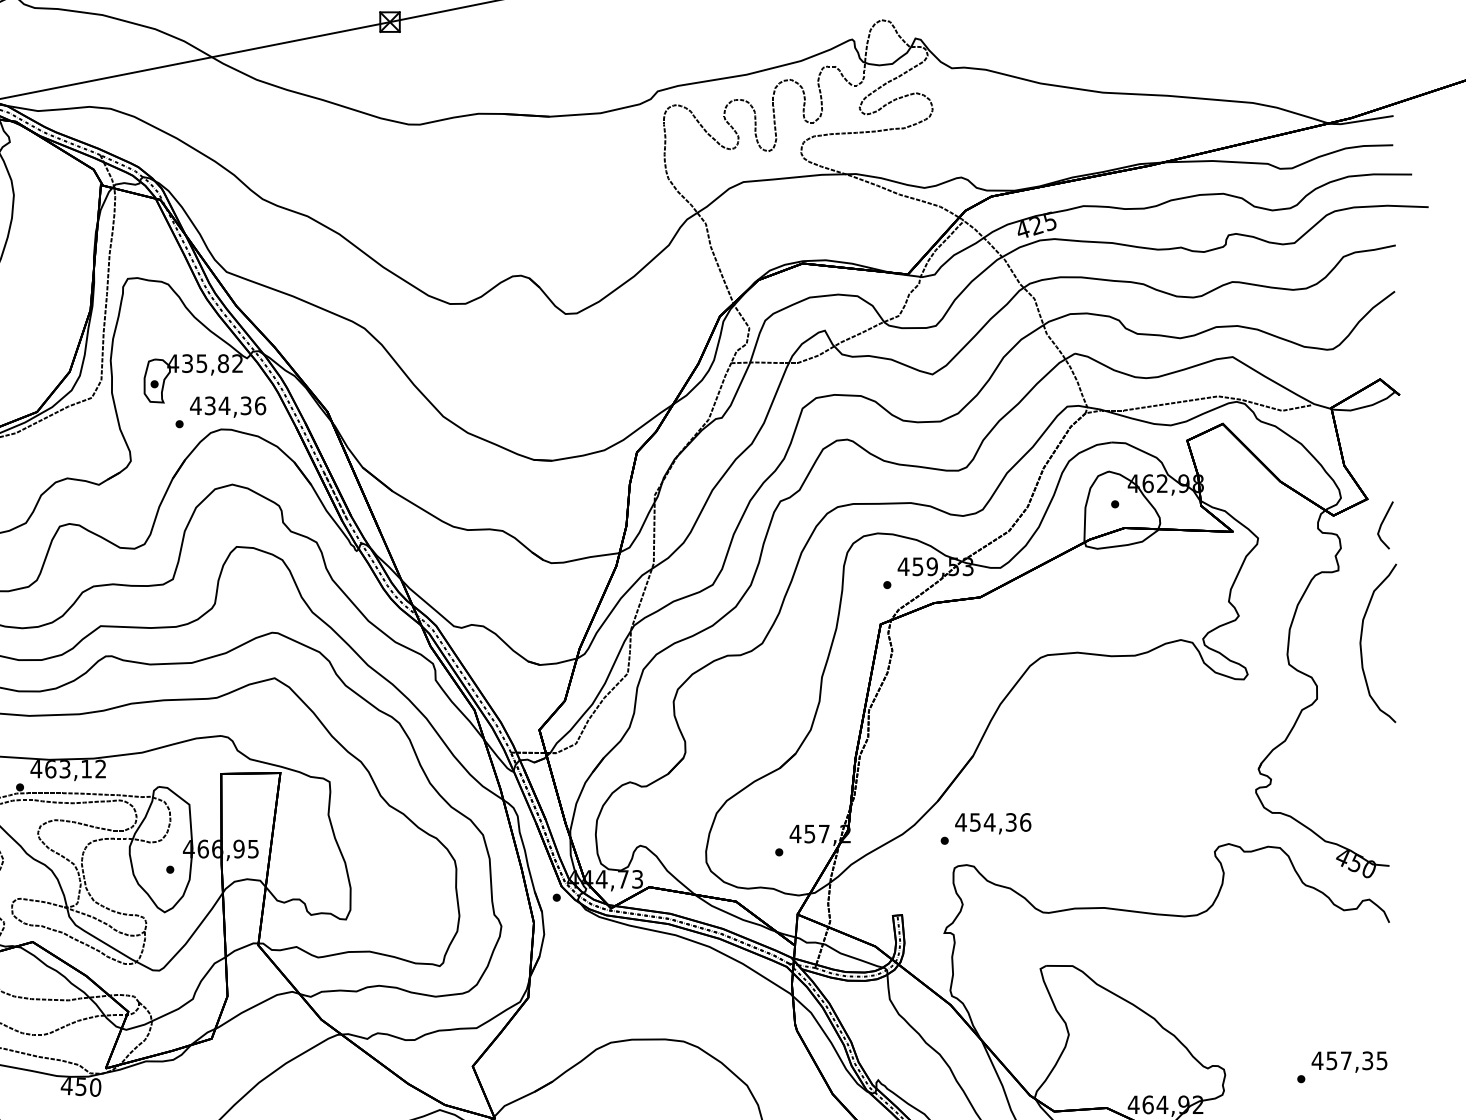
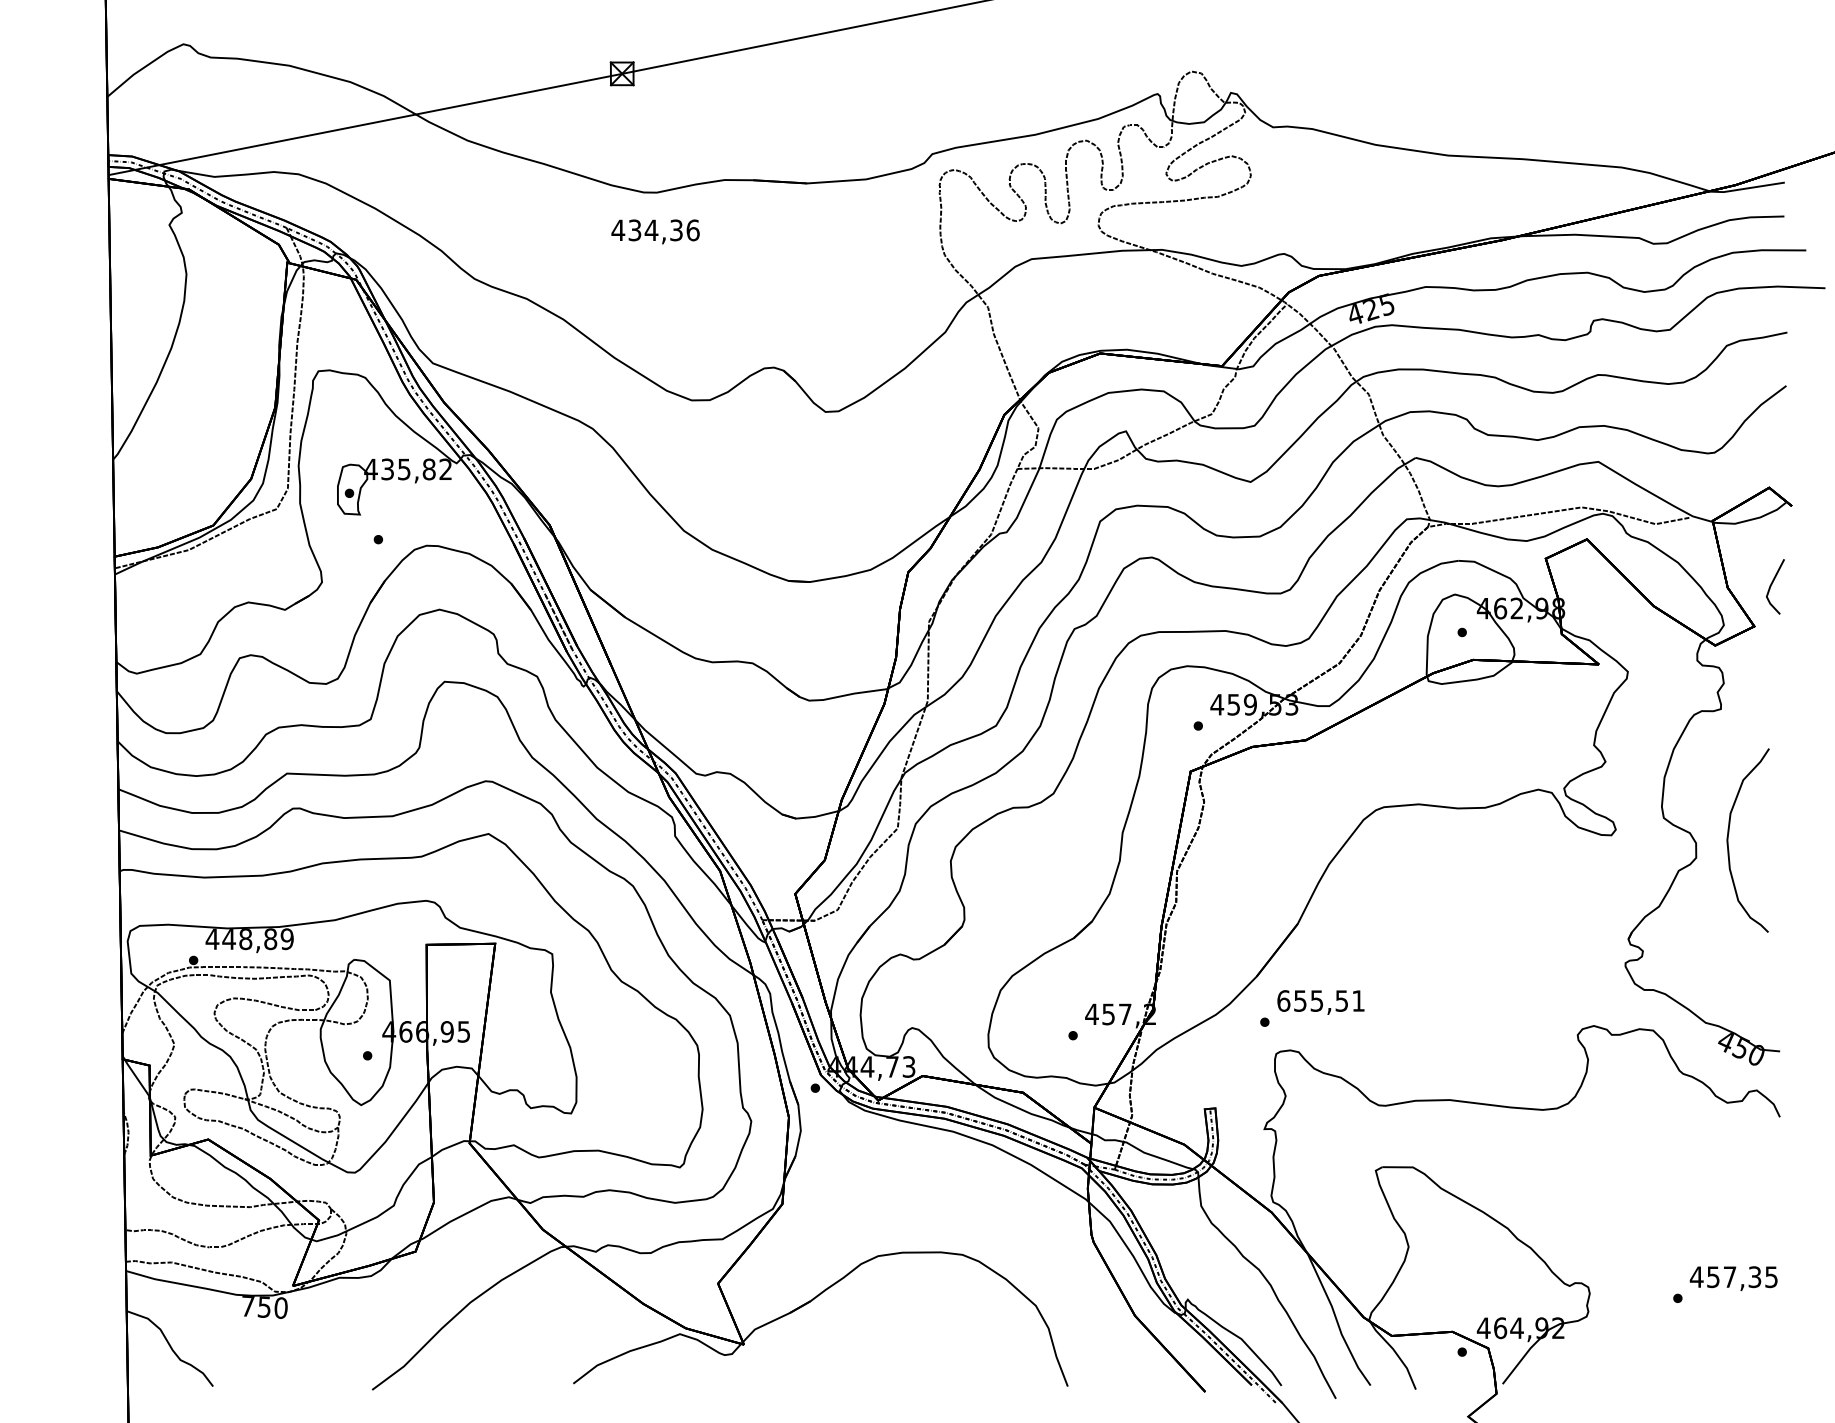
text: (227, 406) -> (655, 231), moved
line: (1382, 523) -> (1772, 584), moved
curve: (1361, 643) -> (1728, 840), moved
text: (75, 769) -> (257, 939), 463,12 -> 448,89
text: (992, 822) -> (1320, 1000), 454,36 -> 655,51
text: (66, 1086) -> (247, 1306), 450 -> 750

